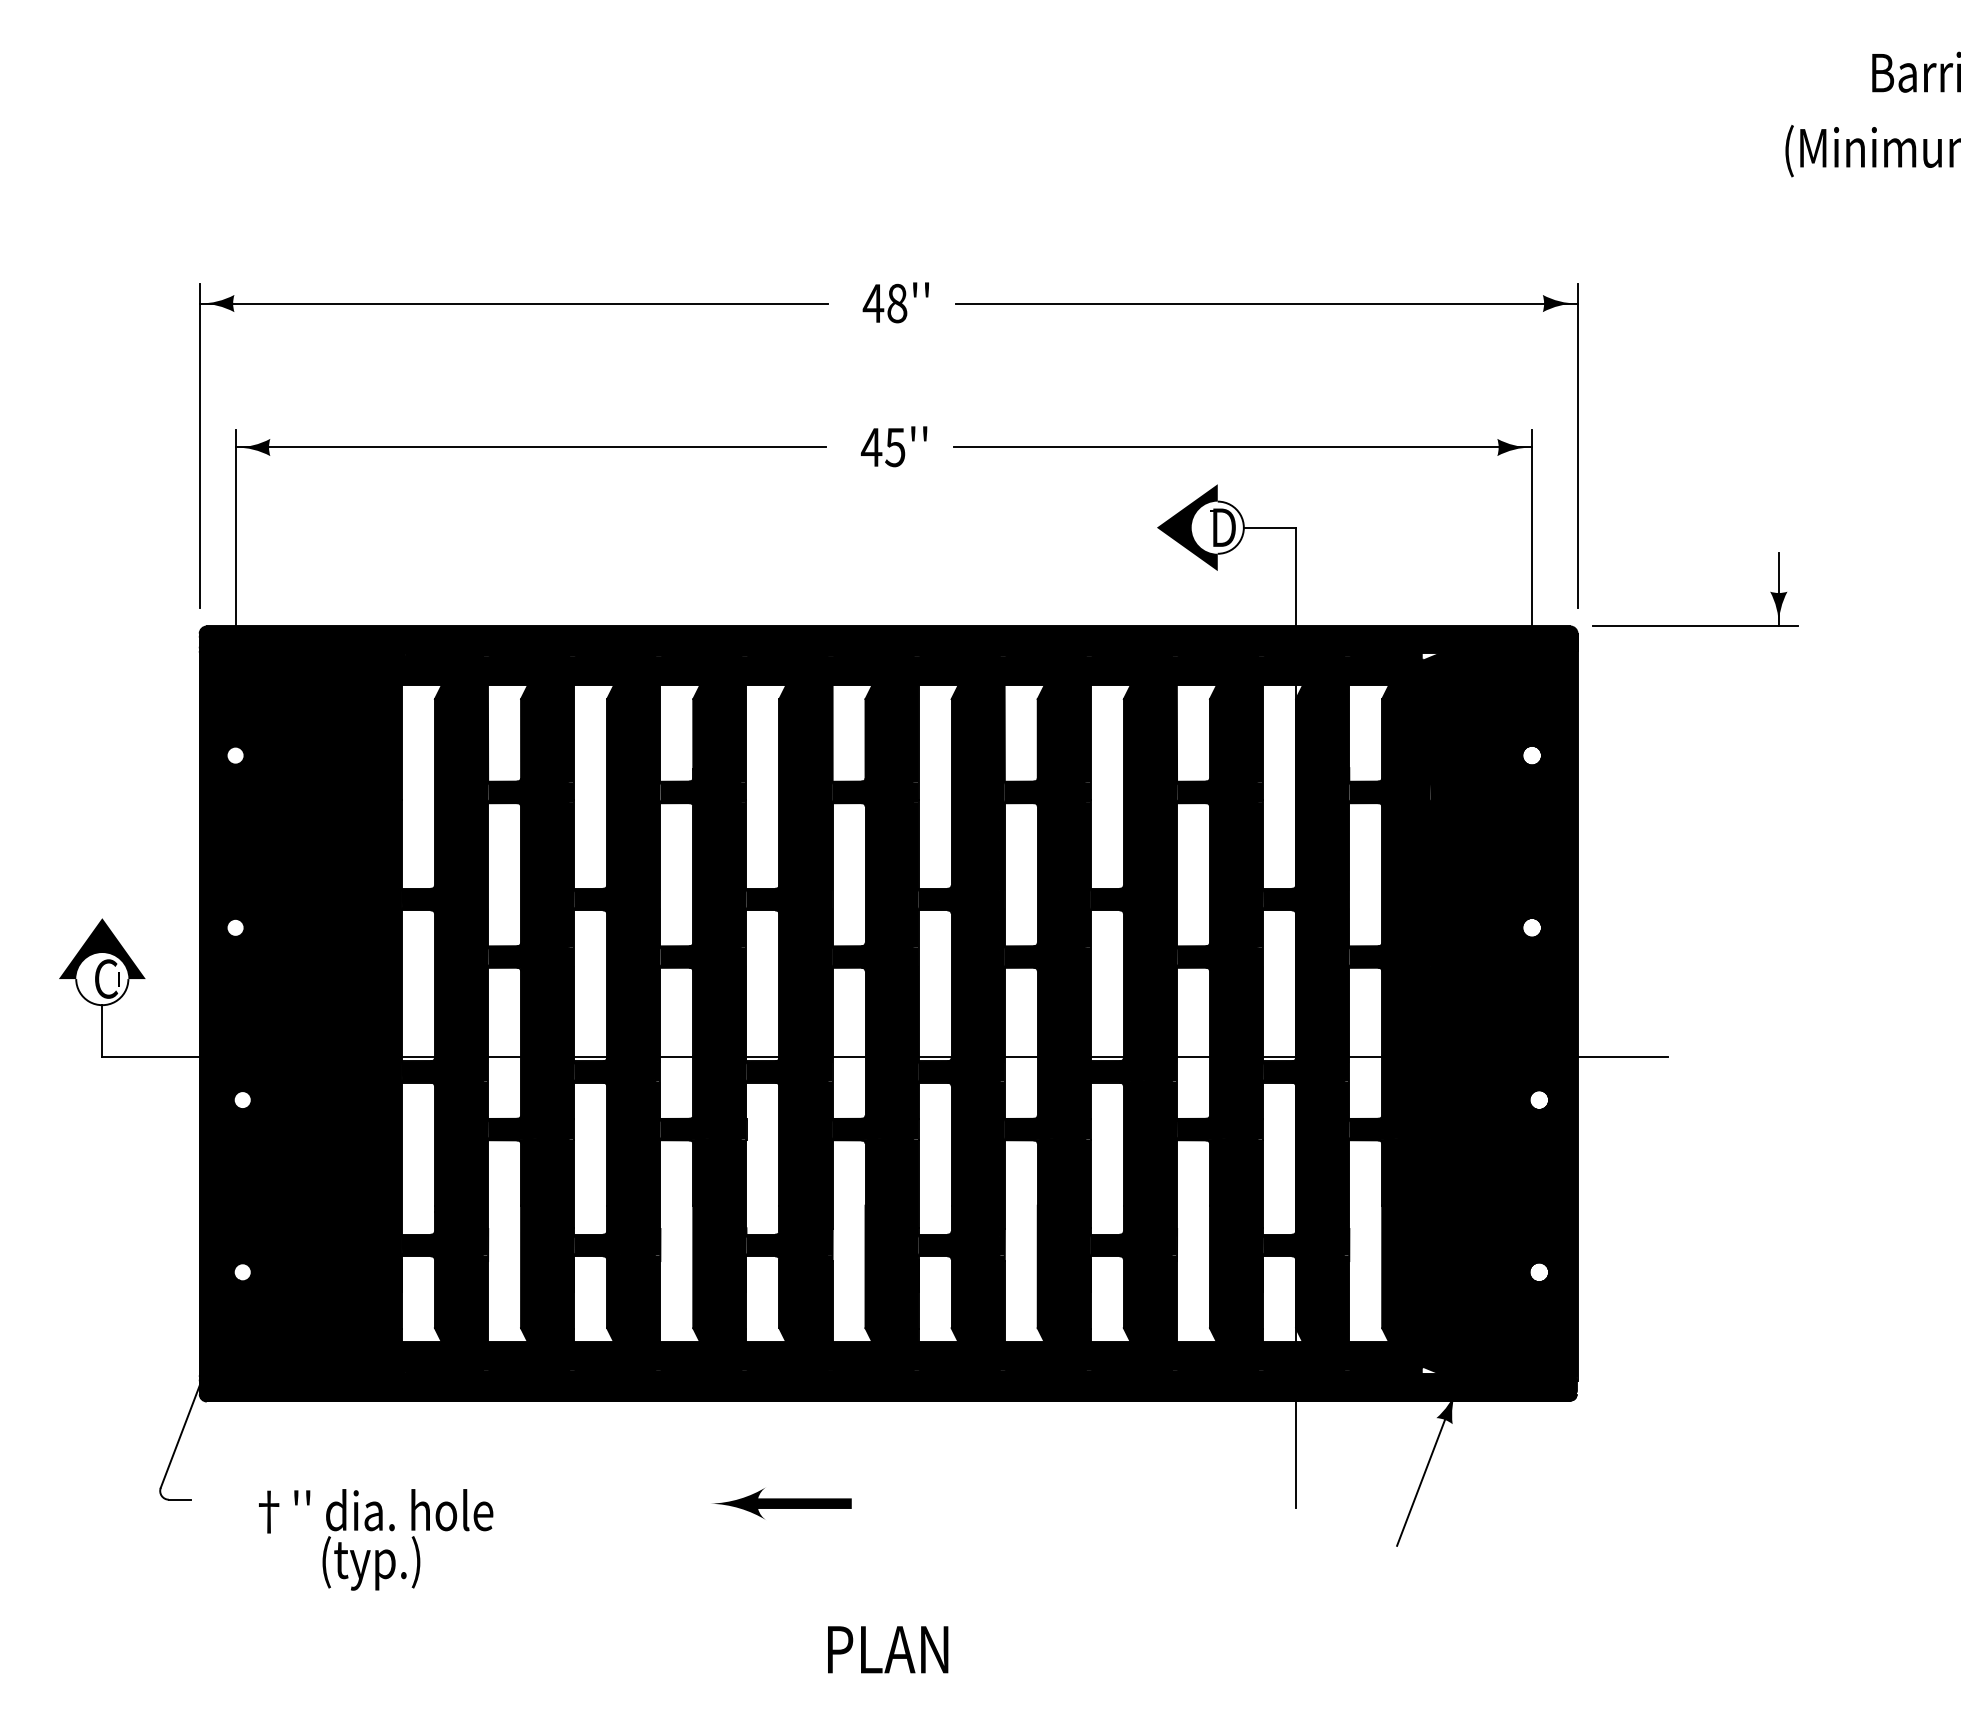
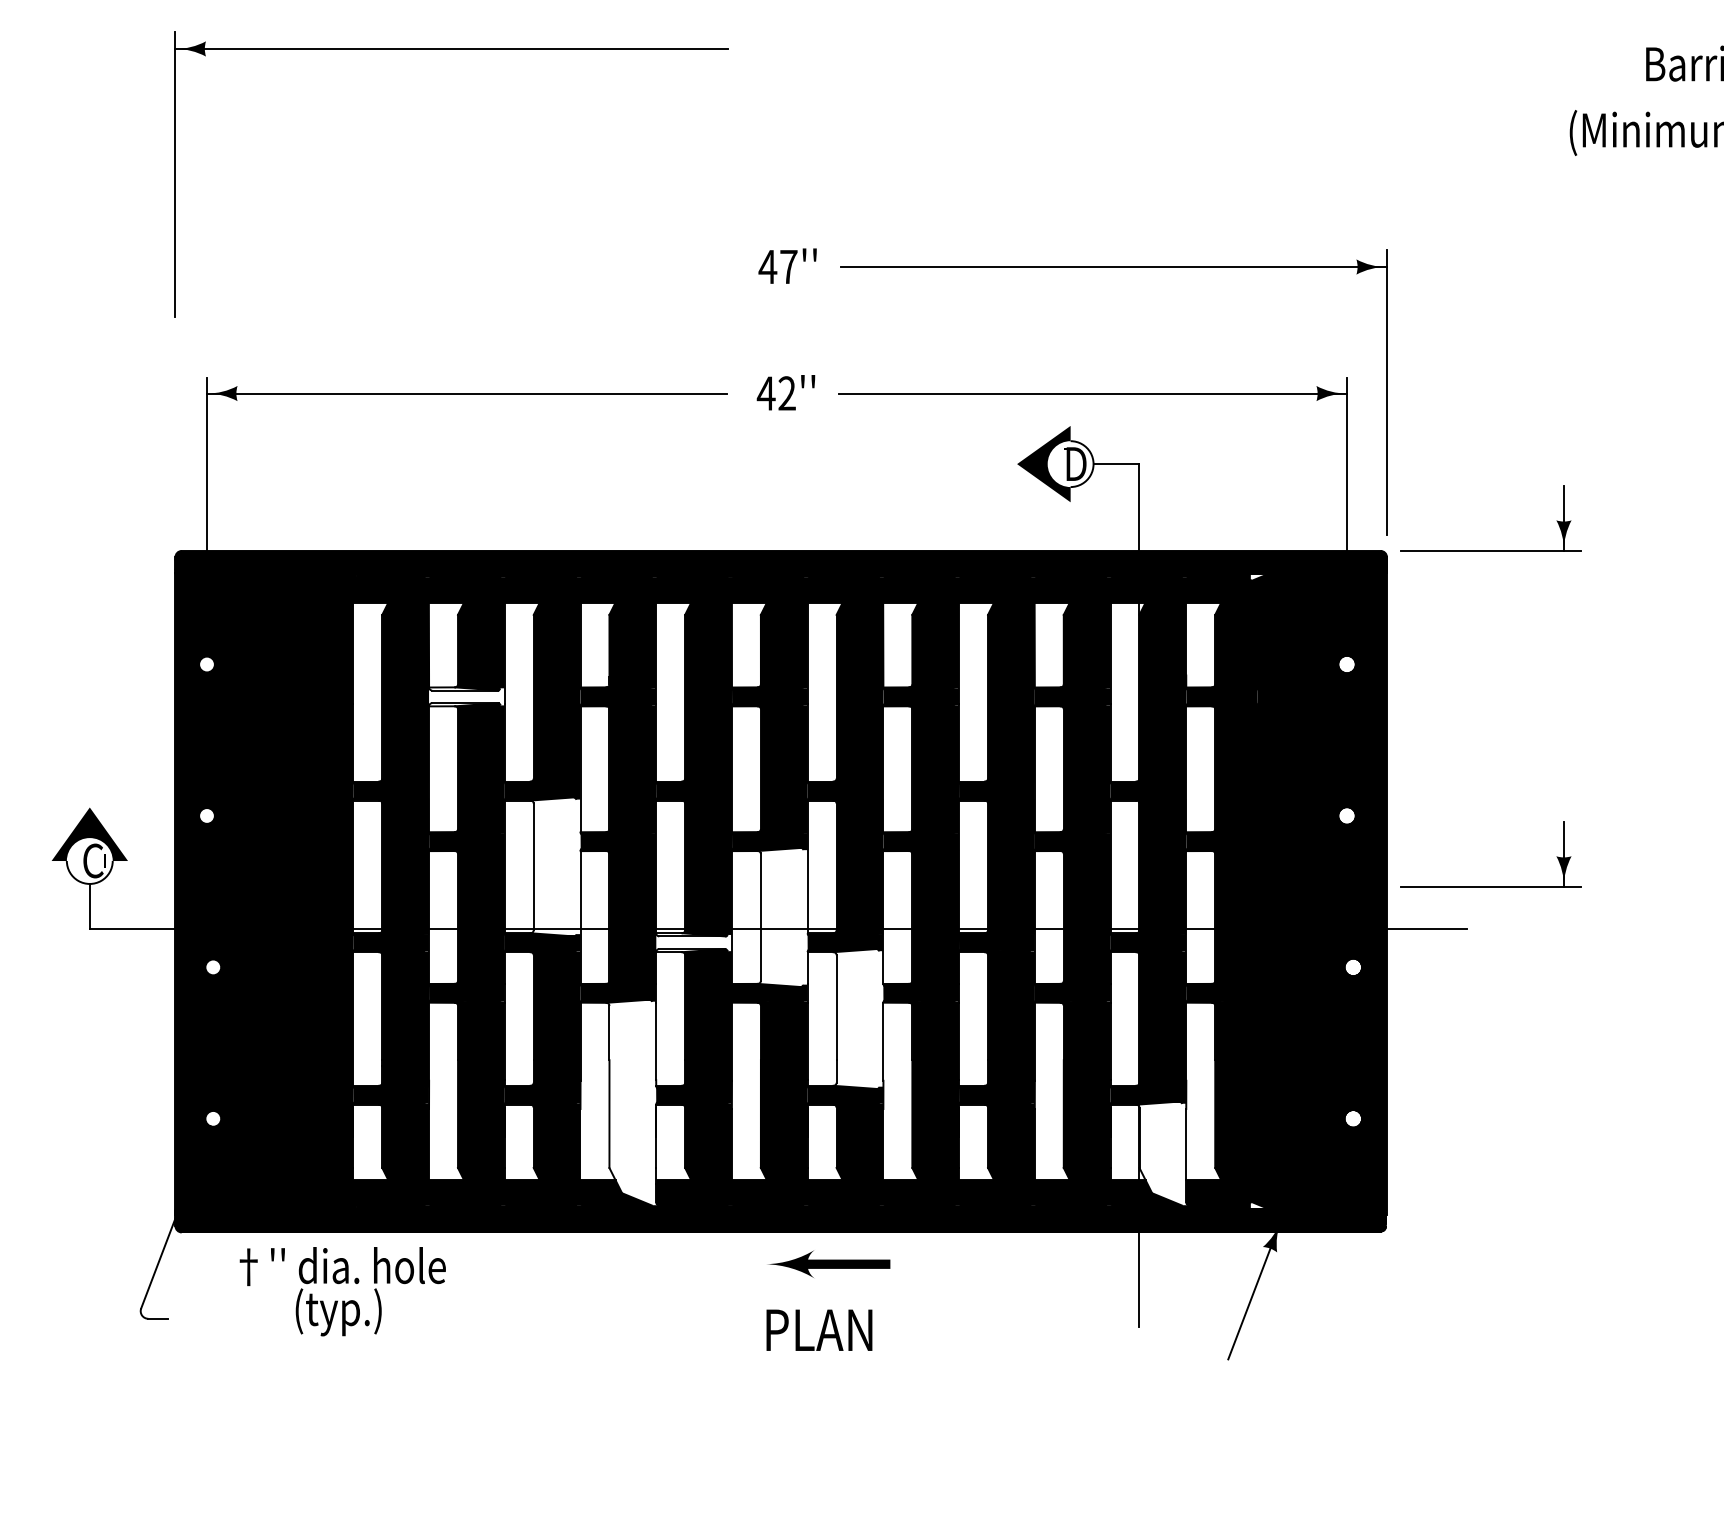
text: (897, 303) -> (789, 266), 48'' -> 47''
part: (513, 304) -> (451, 49), moved
text: (895, 447) -> (787, 393), 45'' -> 42''
fill: (531, 792) -> (467, 696), removed
fill: (631, 984) -> (555, 865), removed
part: (1695, 1007) -> (1490, 885), added
fill: (890, 1042) -> (782, 916), removed
fill: (789, 1071) -> (694, 942), removed
fill: (976, 1158) -> (858, 1018), removed
fill: (719, 1253) -> (632, 1102), removed
fill: (1322, 1311) -> (1162, 1153), removed
part: (781, 1503) -> (828, 1264), moved
text: (376, 1539) -> (343, 1291), moved
text: (888, 1649) -> (819, 1330), moved

